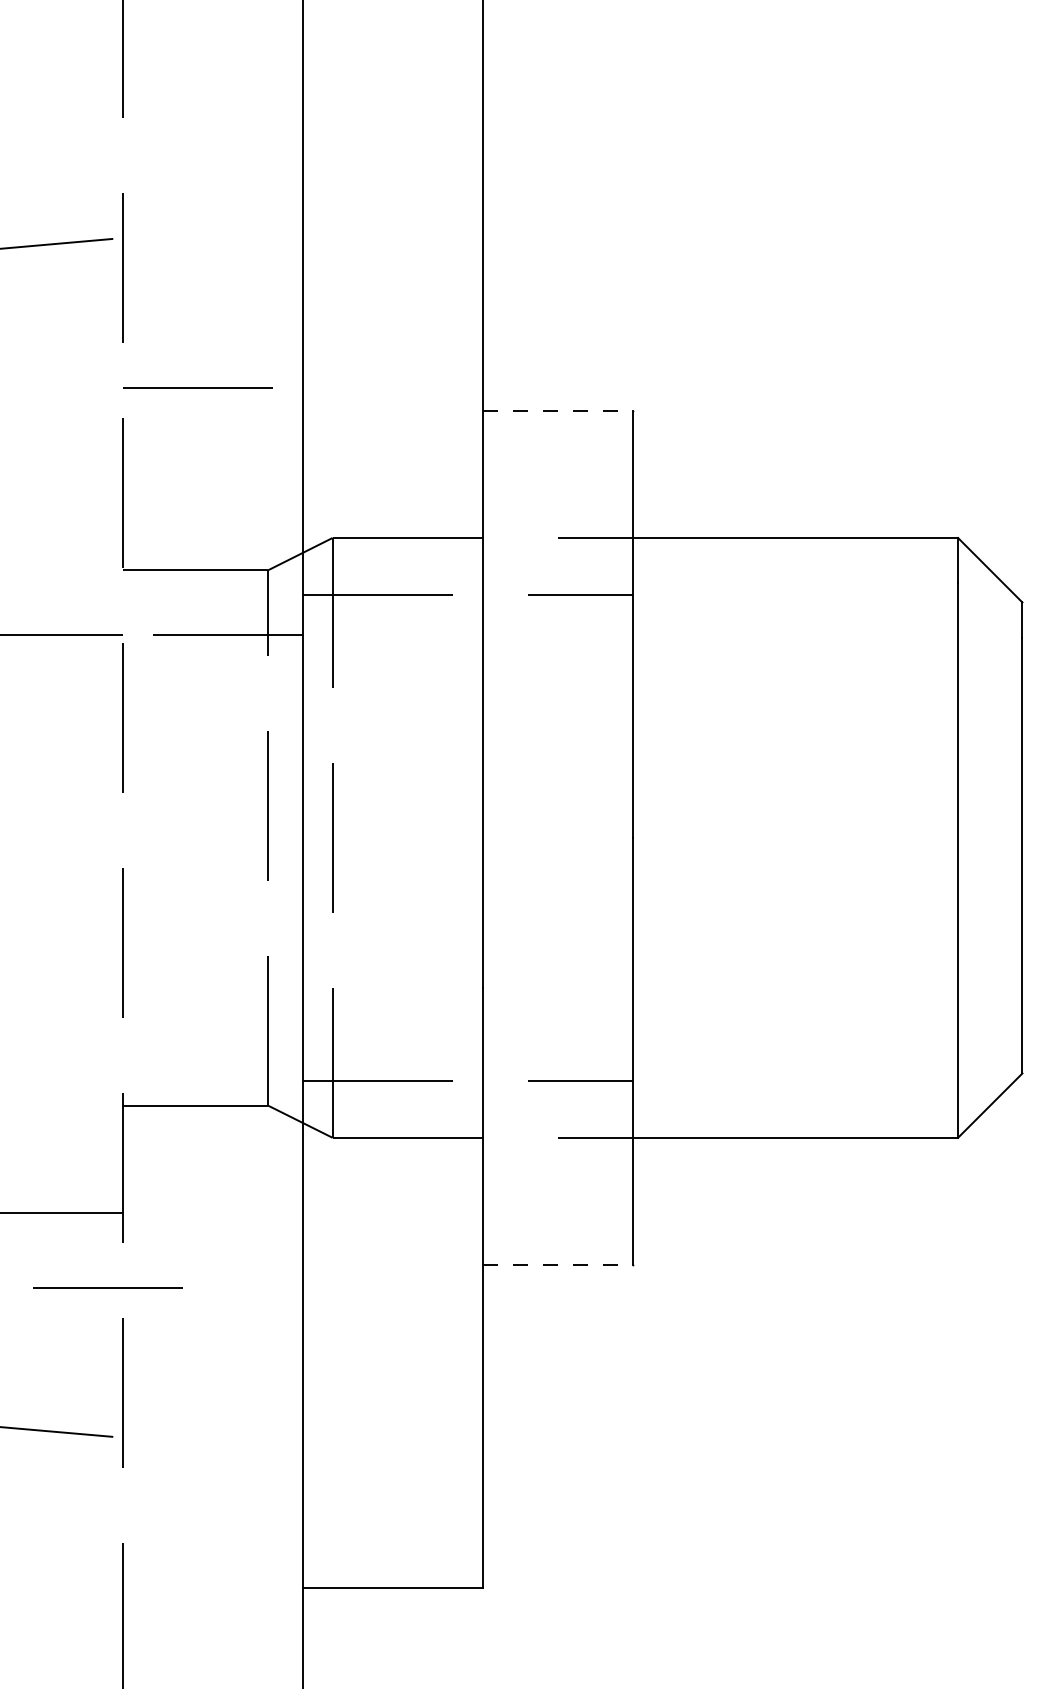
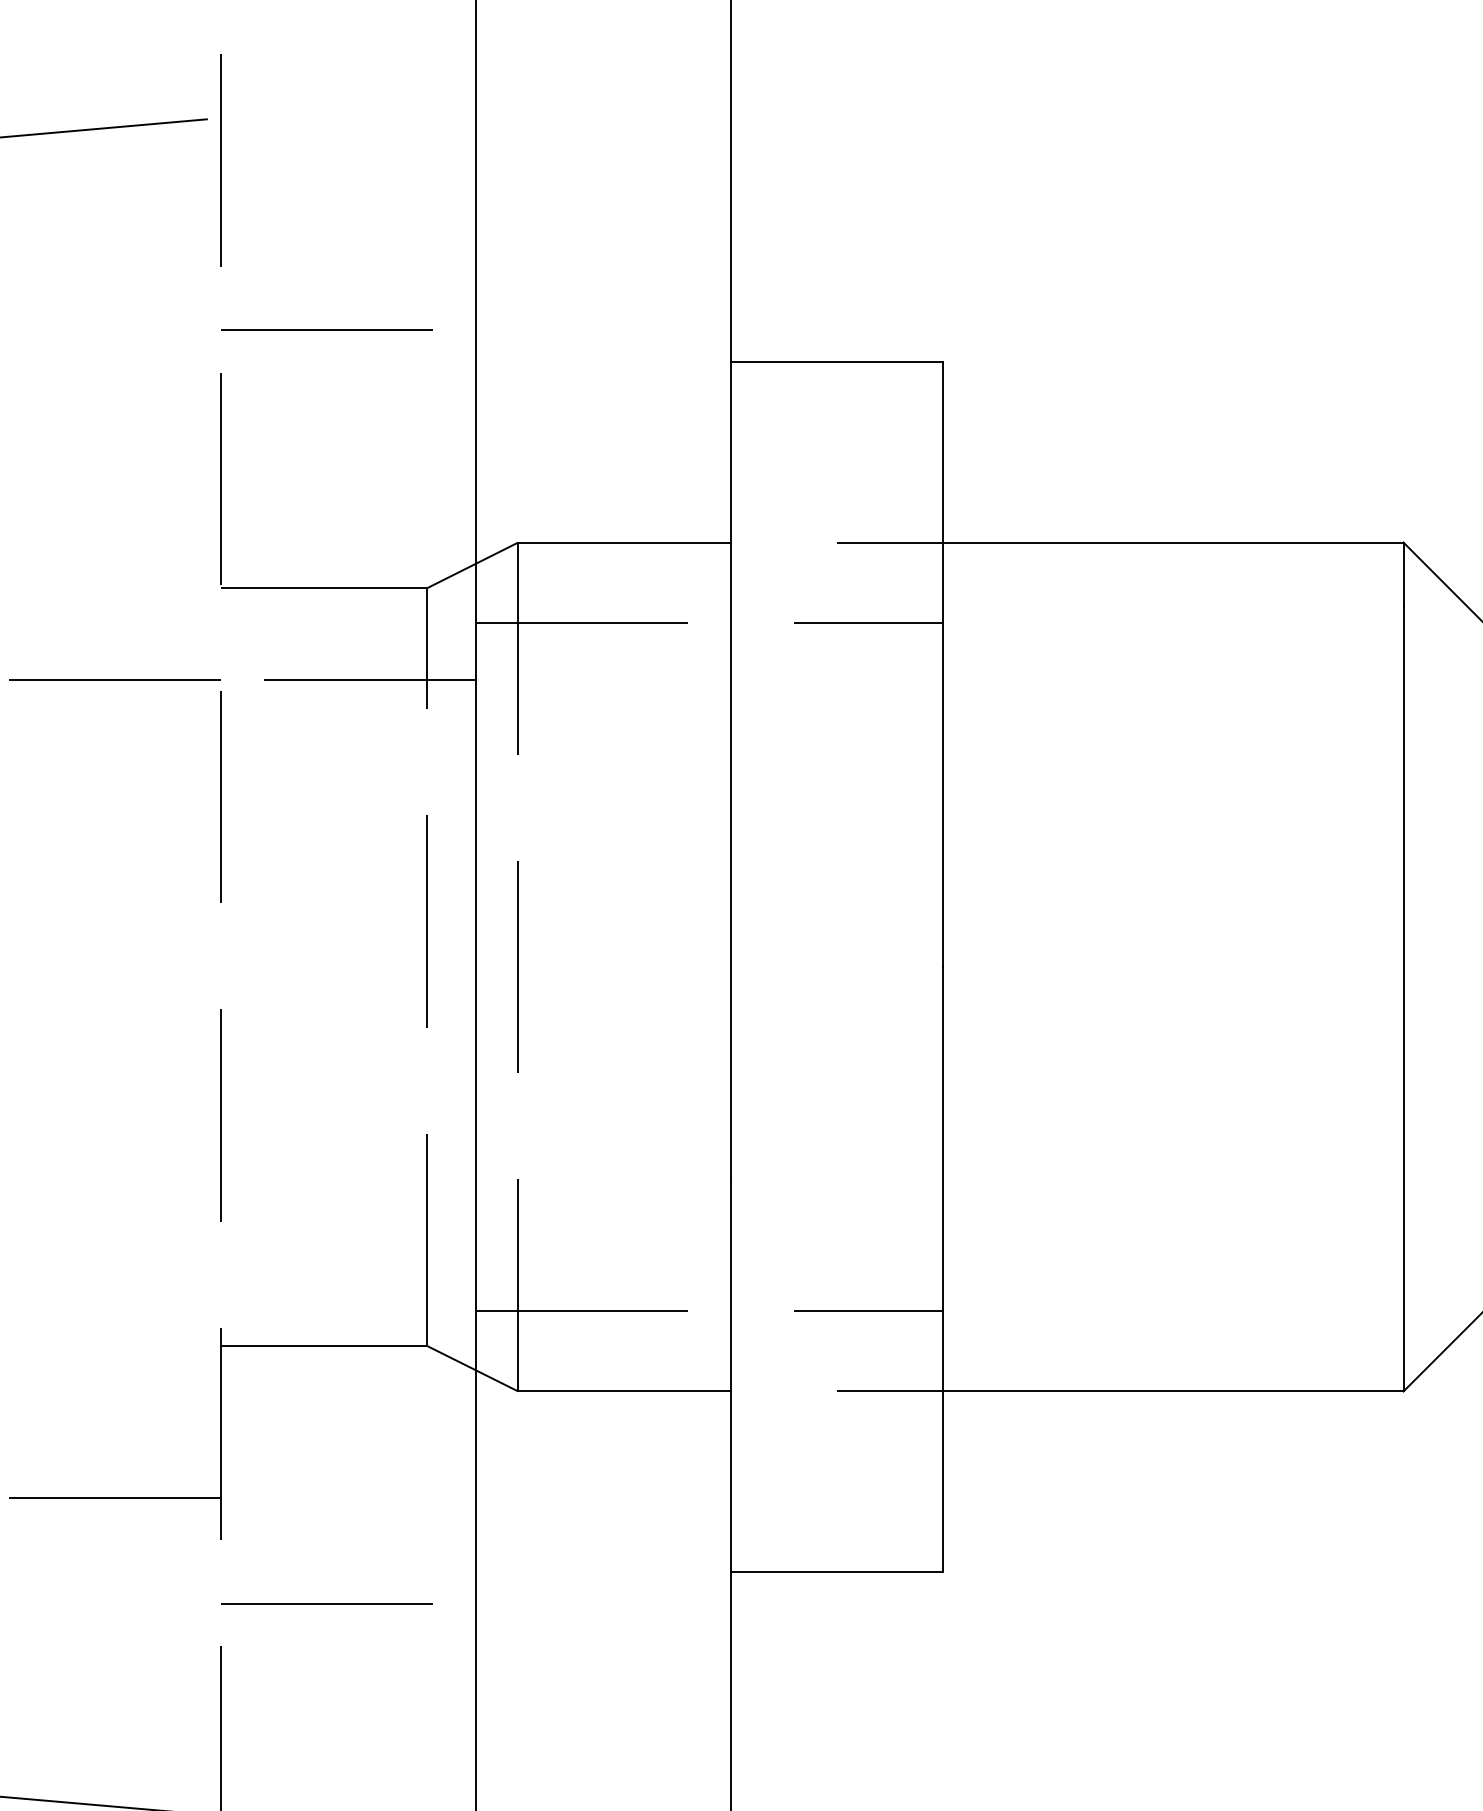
line: (557, 410) -> (836, 362), dashed -> solid
line: (557, 1265) -> (836, 1572), dashed -> solid
line: (107, 1287) -> (327, 1603), moved

